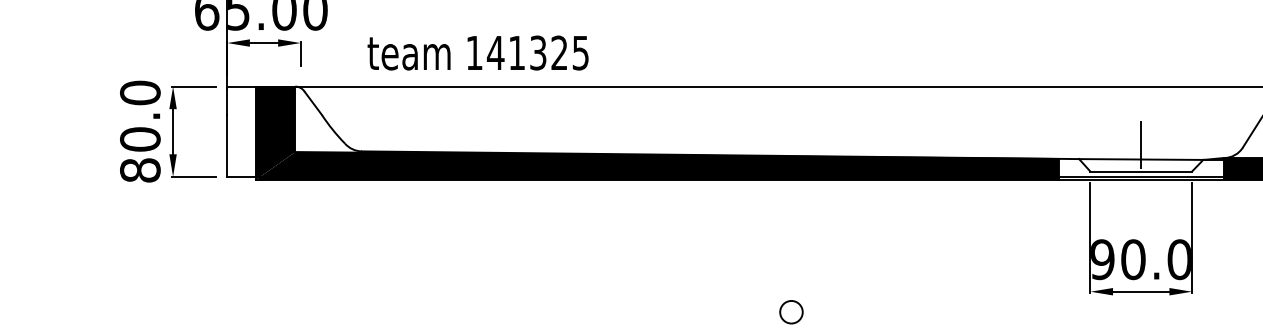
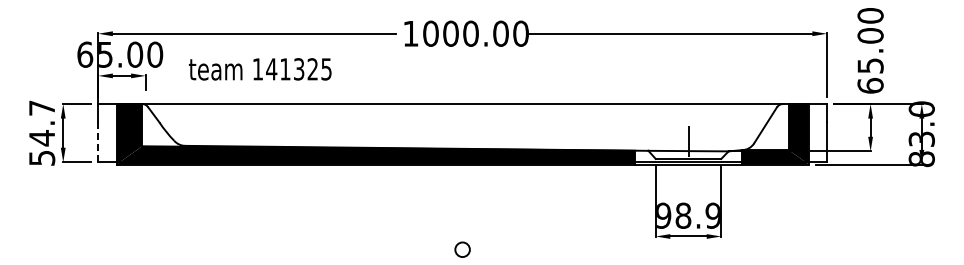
text: (478, 53) -> (260, 69), moved
text: (140, 130) -> (42, 132), 80.0 -> 54.7
line: (227, 146) -> (98, 142), solid -> dashed
text: (1155, 259) -> (697, 215), 90.0 -> 98.9

